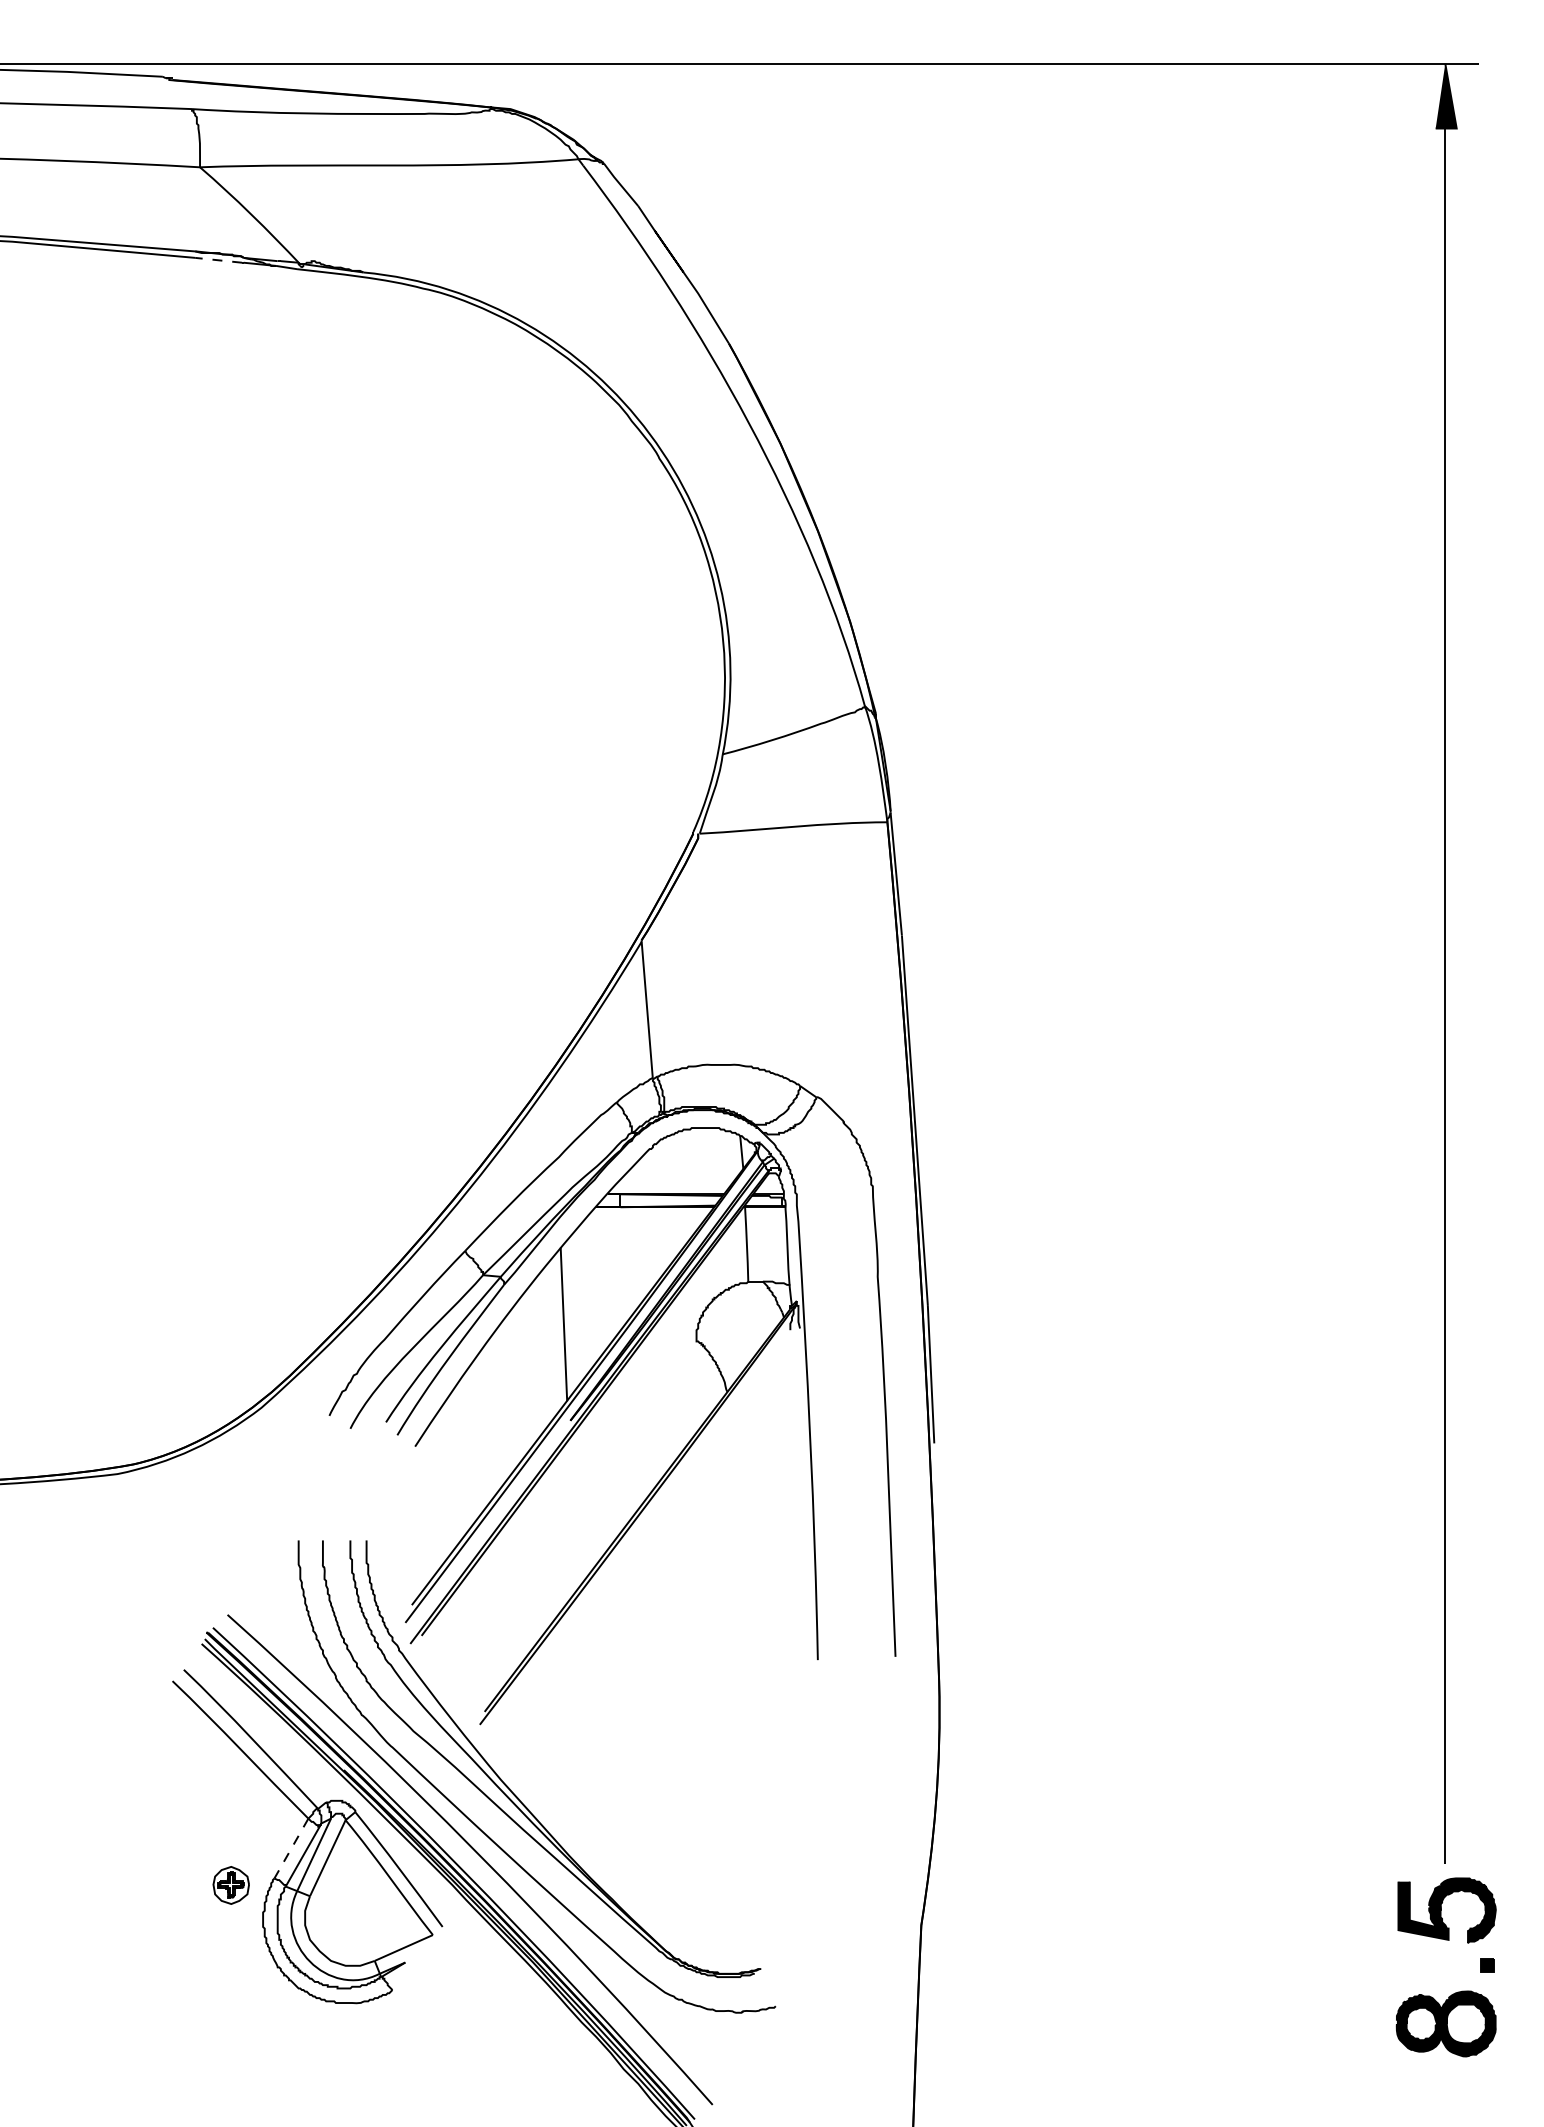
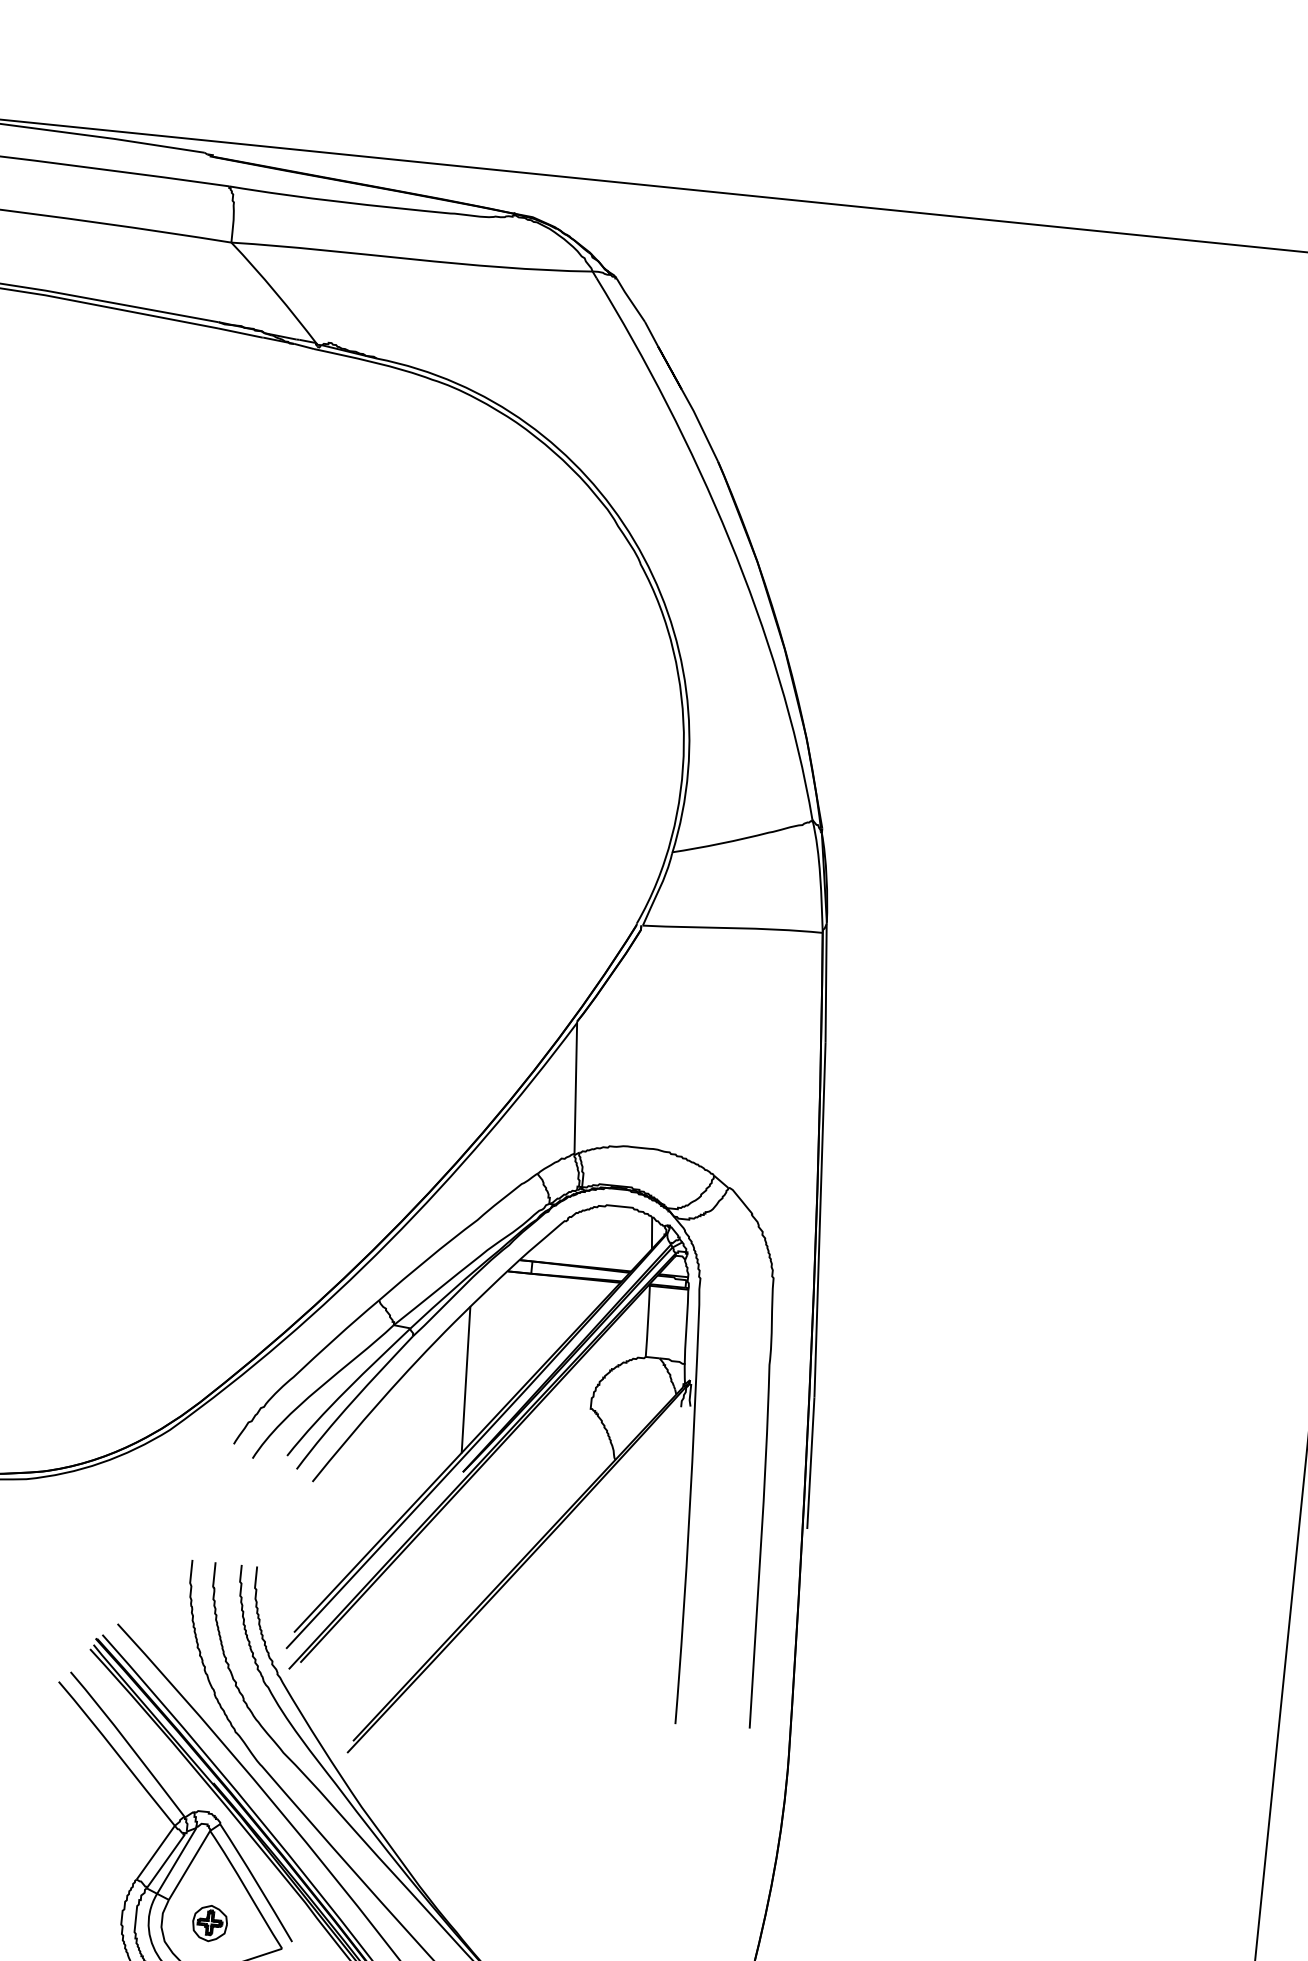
line: (218, 260) -> (239, 333), dashed -> solid
line: (291, 1848) -> (155, 1852), dashed -> solid
part: (230, 1885) -> (209, 1923), moved

